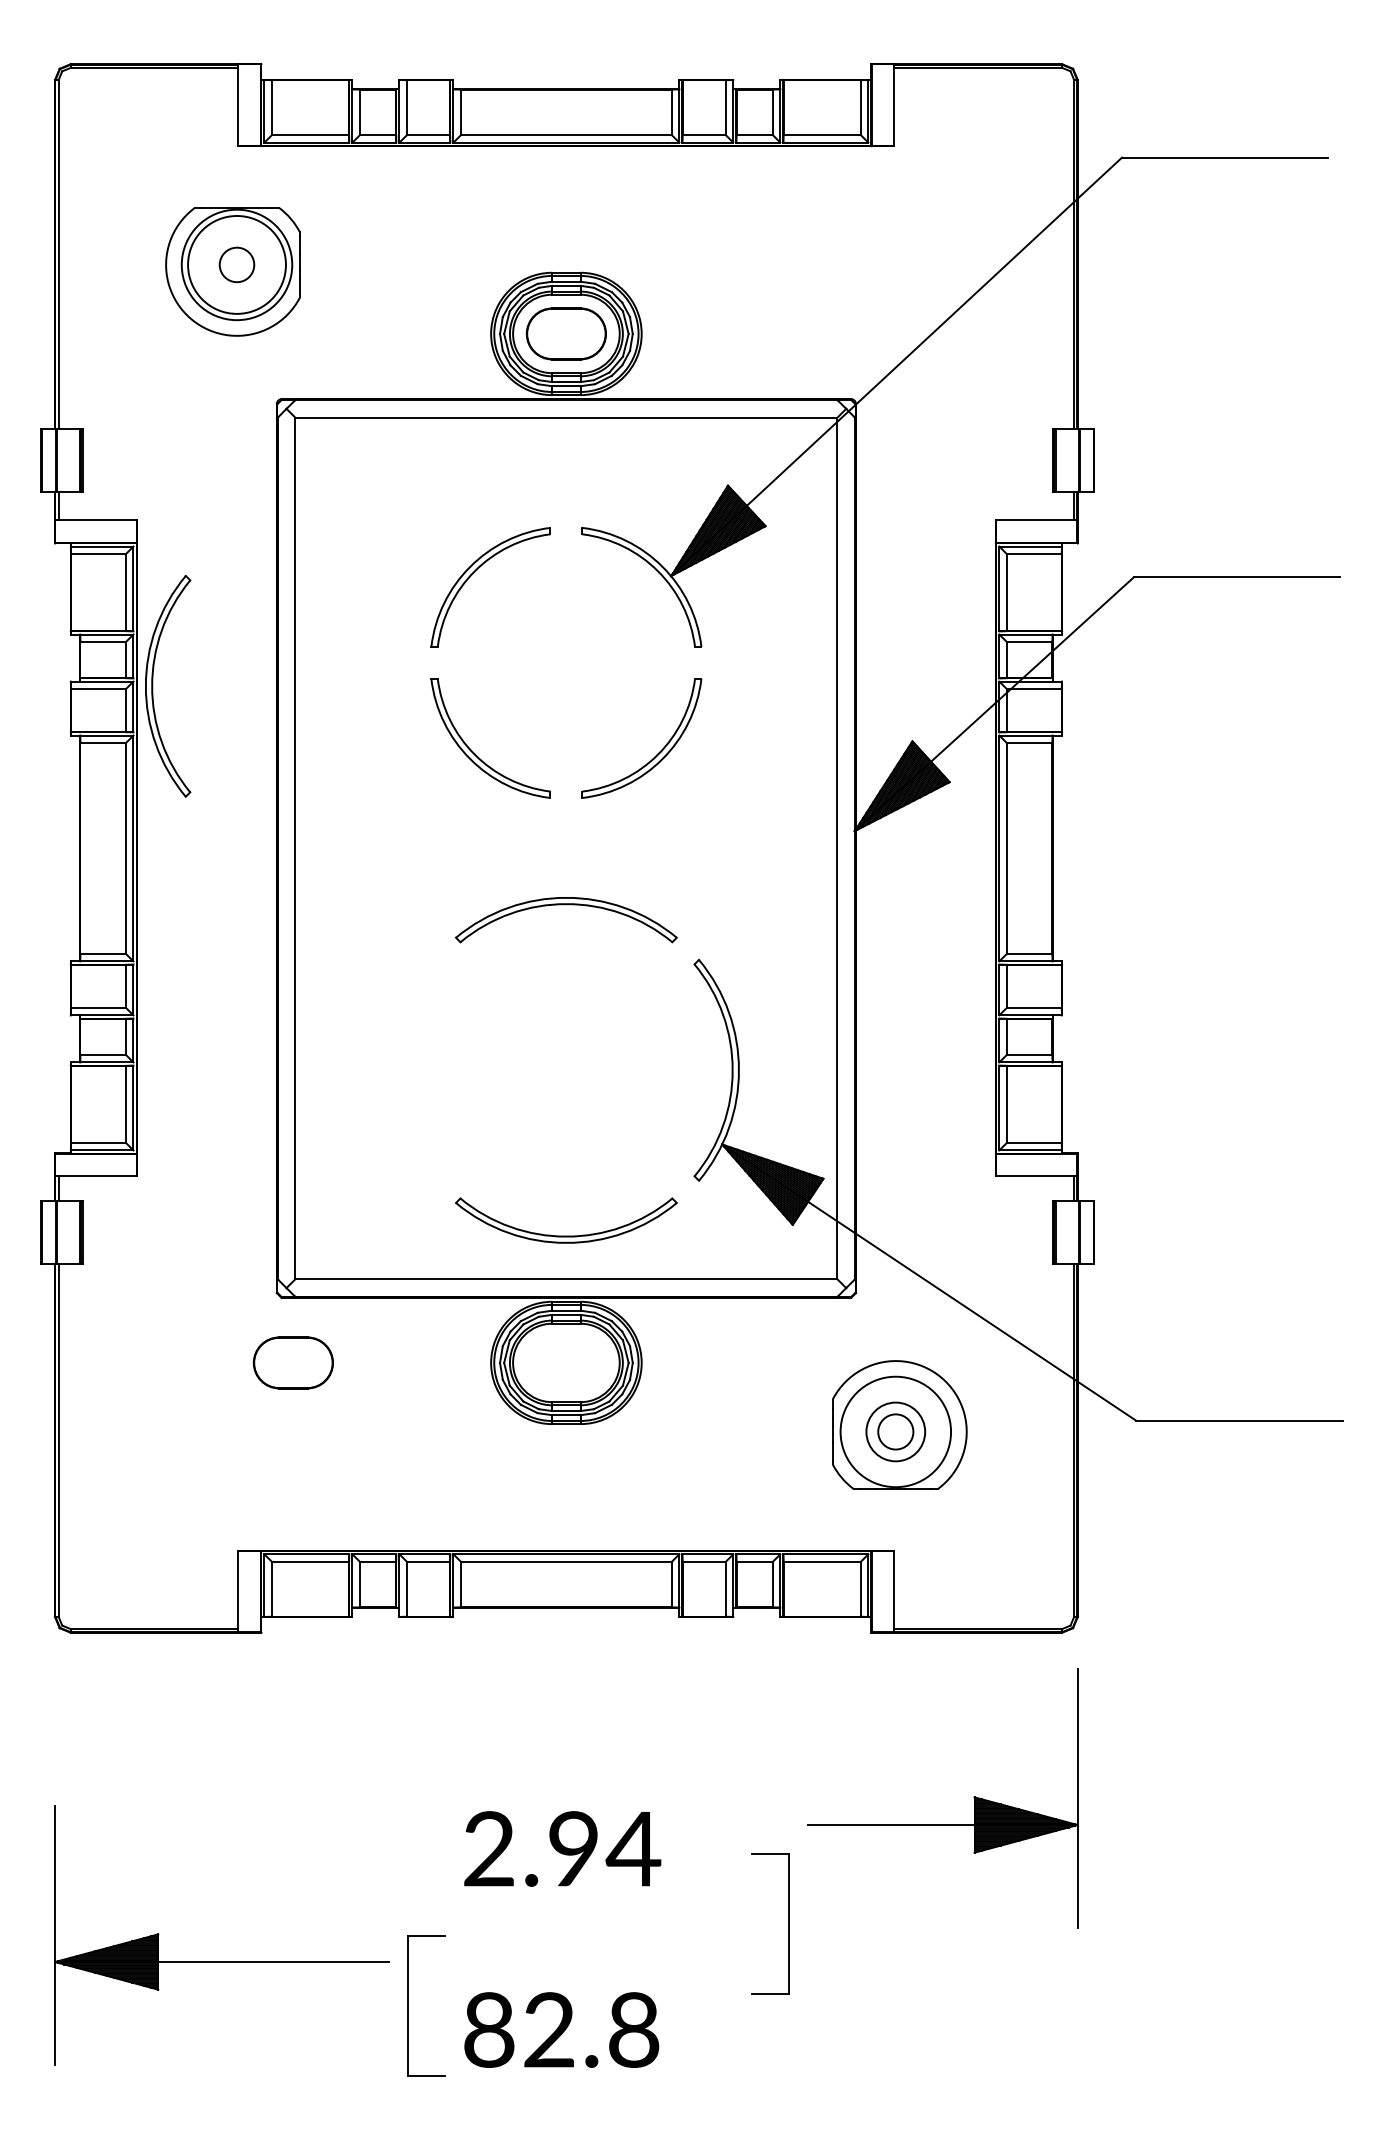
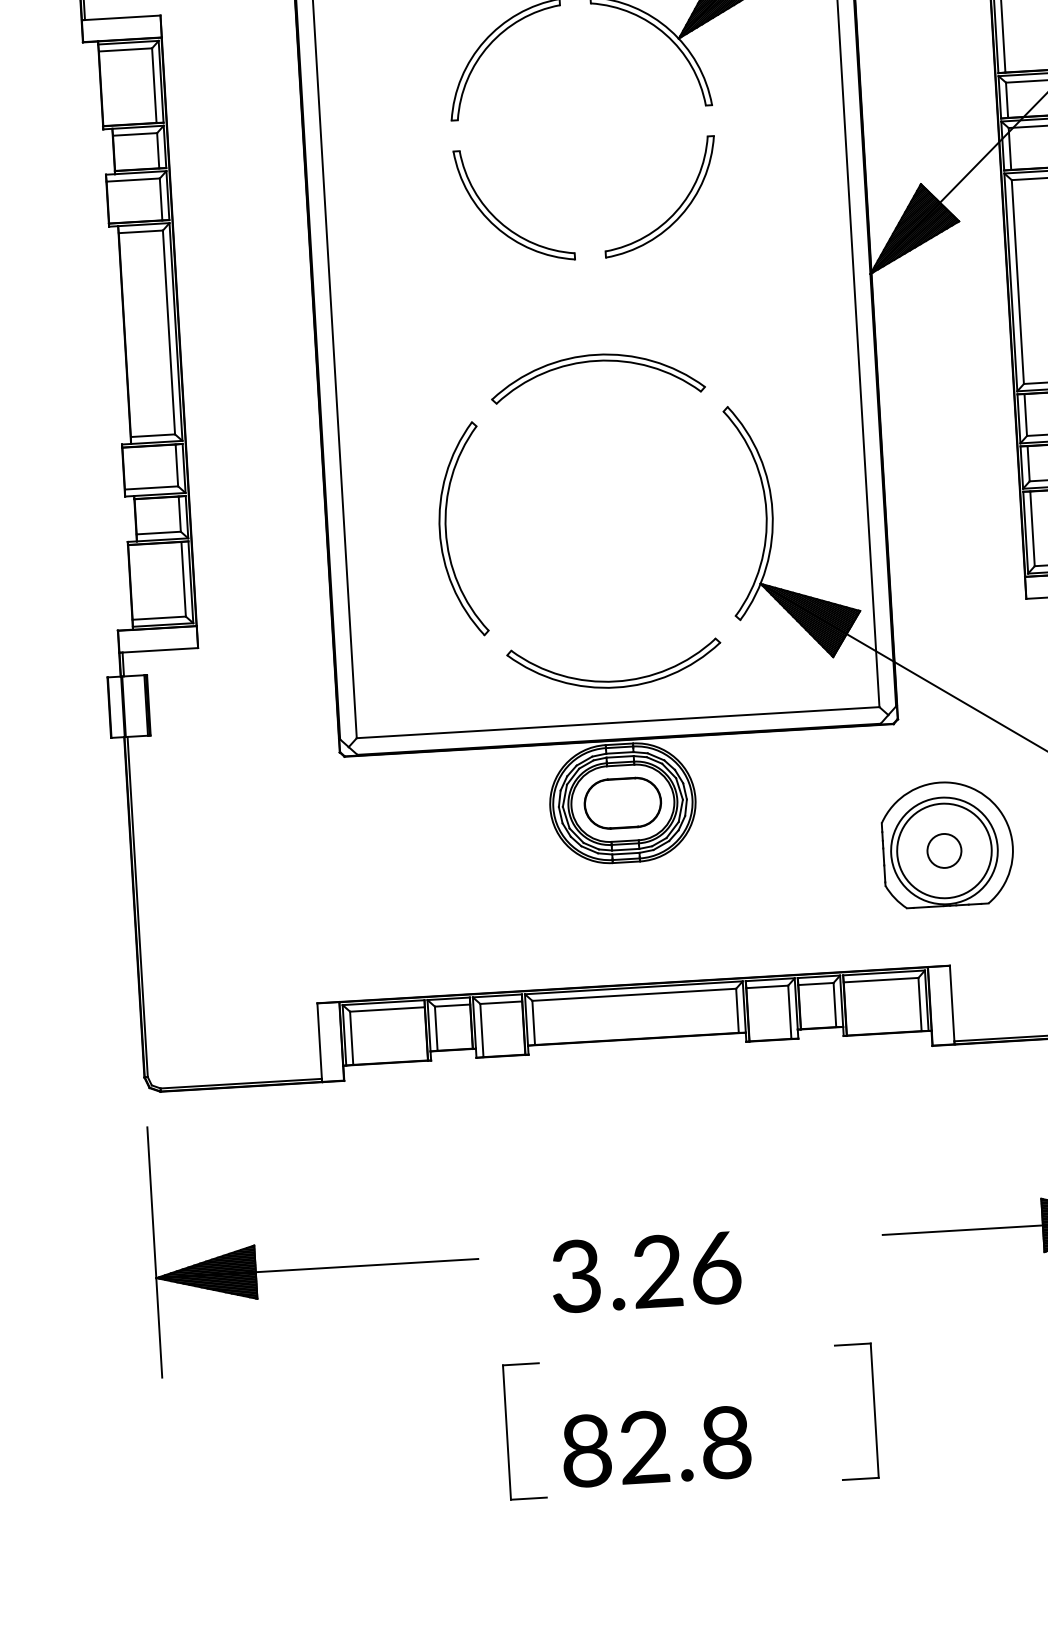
part: (153, 685) -> (447, 529), moved
part: (292, 1362) -> (621, 802), moved
circle: (895, 1431) -> (944, 850), size x1.67
text: (562, 1848) -> (646, 1271), 2.94 -> 3.26
part: (788, 1923) -> (873, 1410), moved
part: (221, 1961) -> (316, 1268), moved

